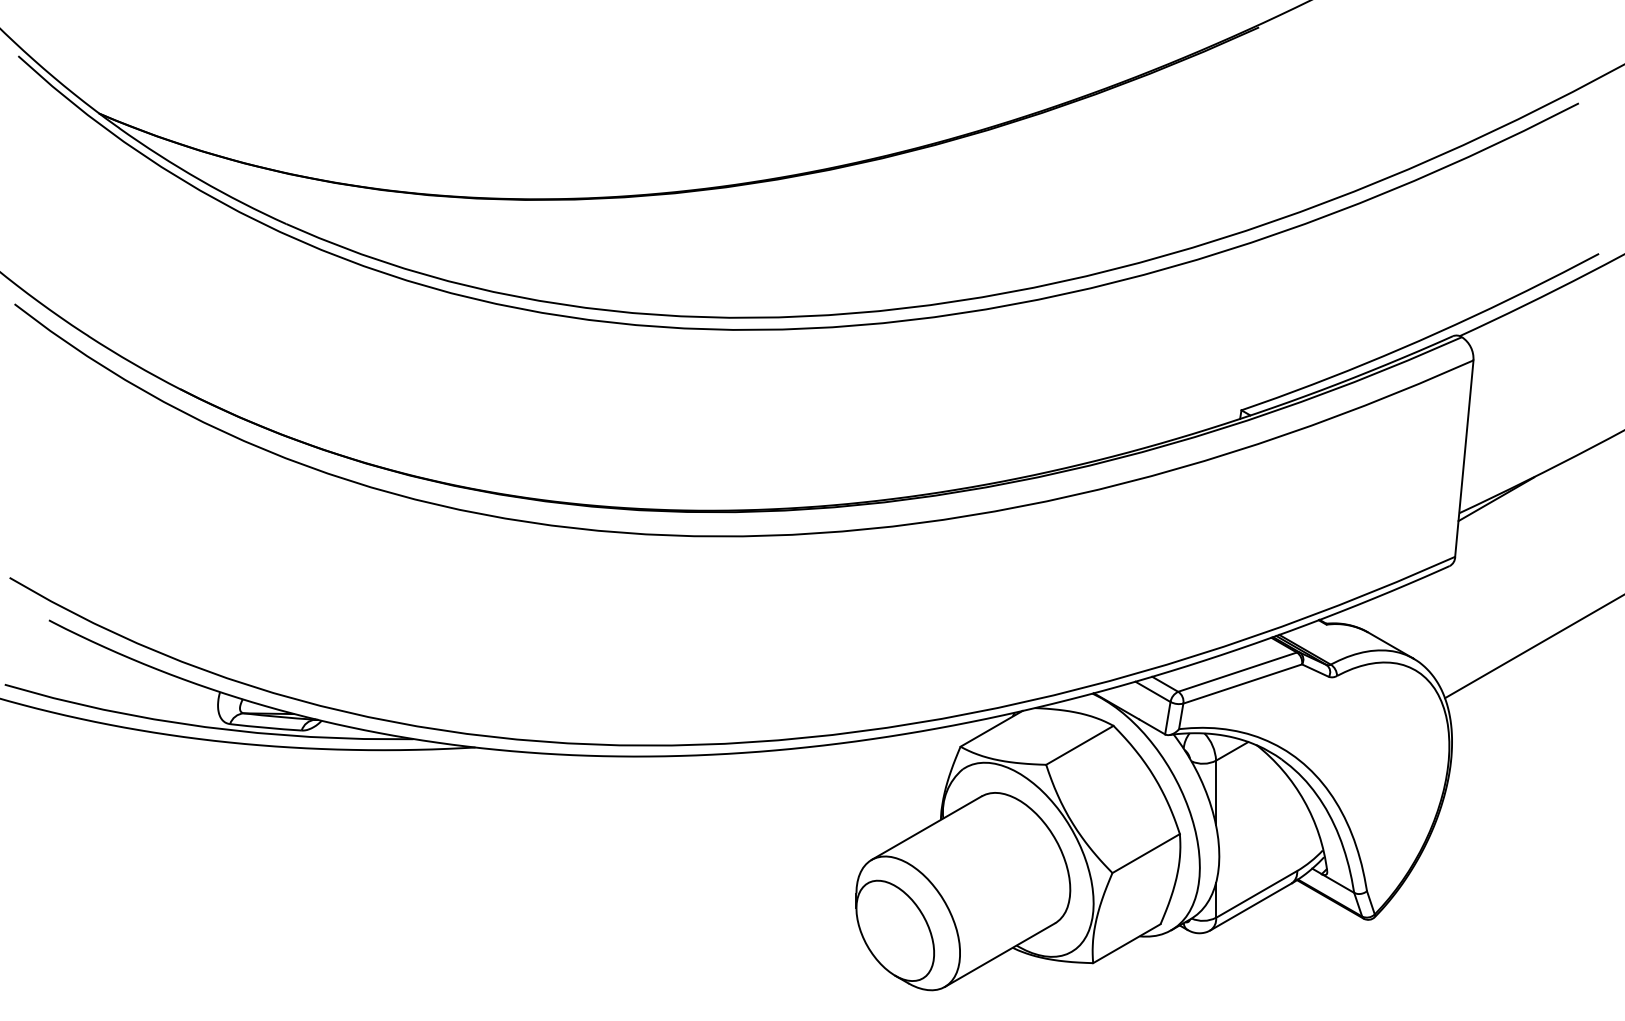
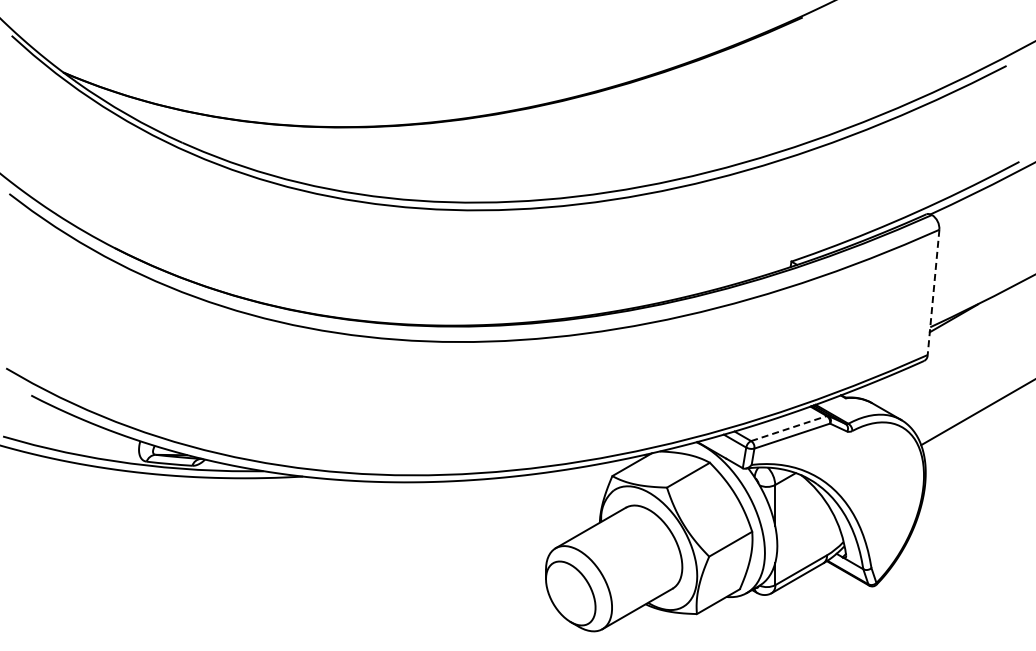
line: (1464, 458) -> (933, 292), solid -> dashed
line: (1236, 672) -> (788, 428), solid -> dashed

